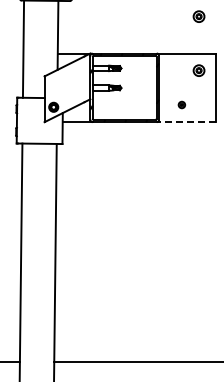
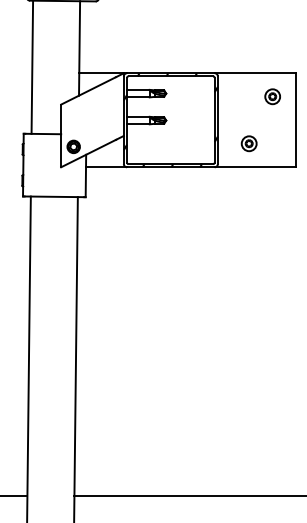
part: (198, 16) -> (271, 22), removed
part: (181, 104) -> (248, 143), size x1.67
line: (186, 122) -> (255, 167), dashed -> solid

